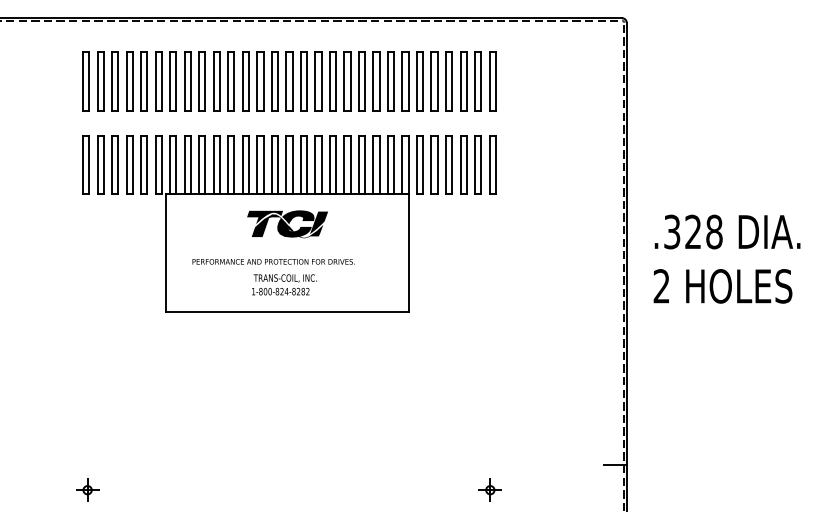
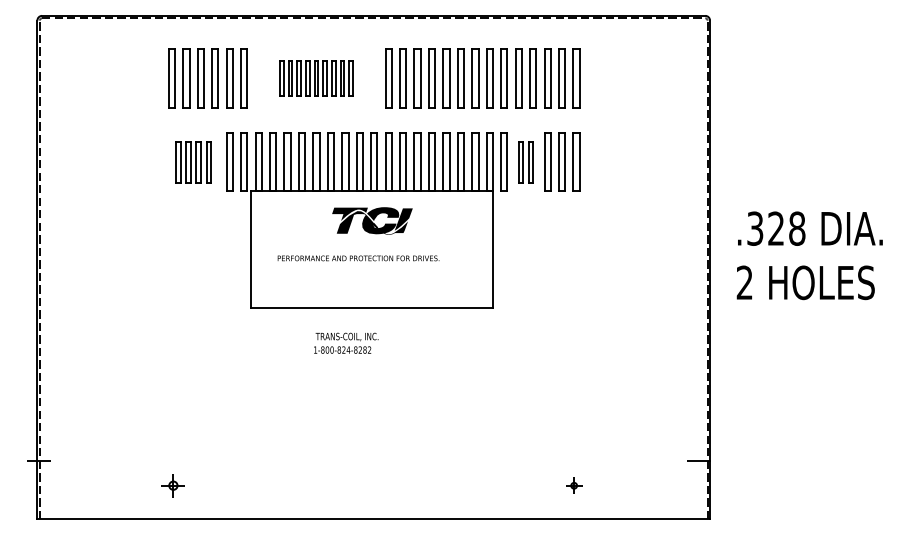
part: (231, 81) -> (316, 78), size x0.6
part: (107, 164) -> (193, 161), size x0.7
part: (441, 164) -> (525, 161), size x0.7
text: (284, 284) -> (346, 342), moved
part: (489, 490) -> (573, 485), size x0.7

